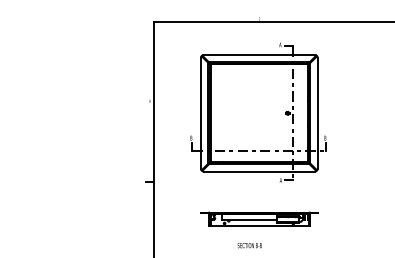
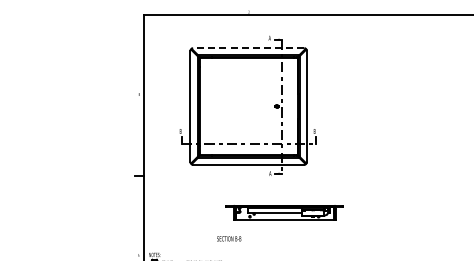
line: (259, 55) -> (248, 48), solid -> dashed
part: (259, 219) -> (284, 212), moved
text: (250, 245) -> (229, 238), moved

